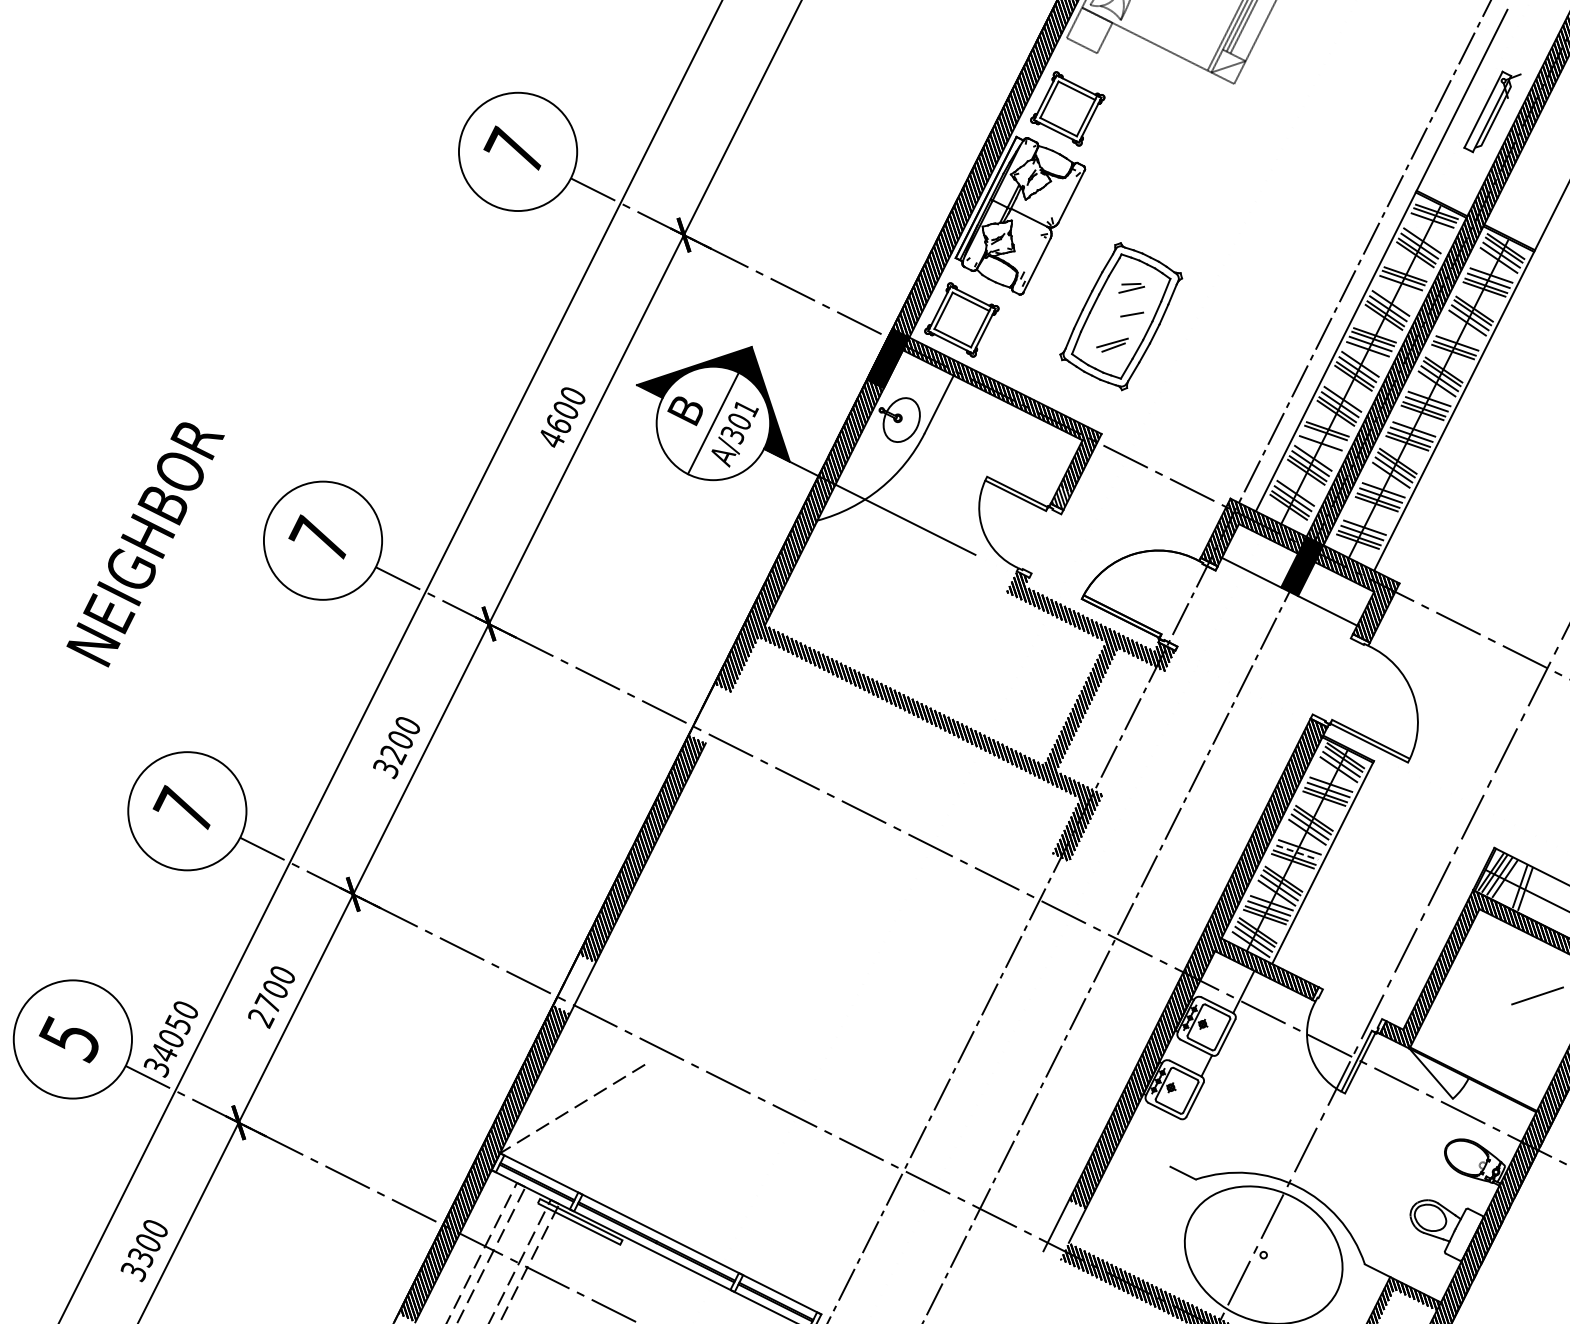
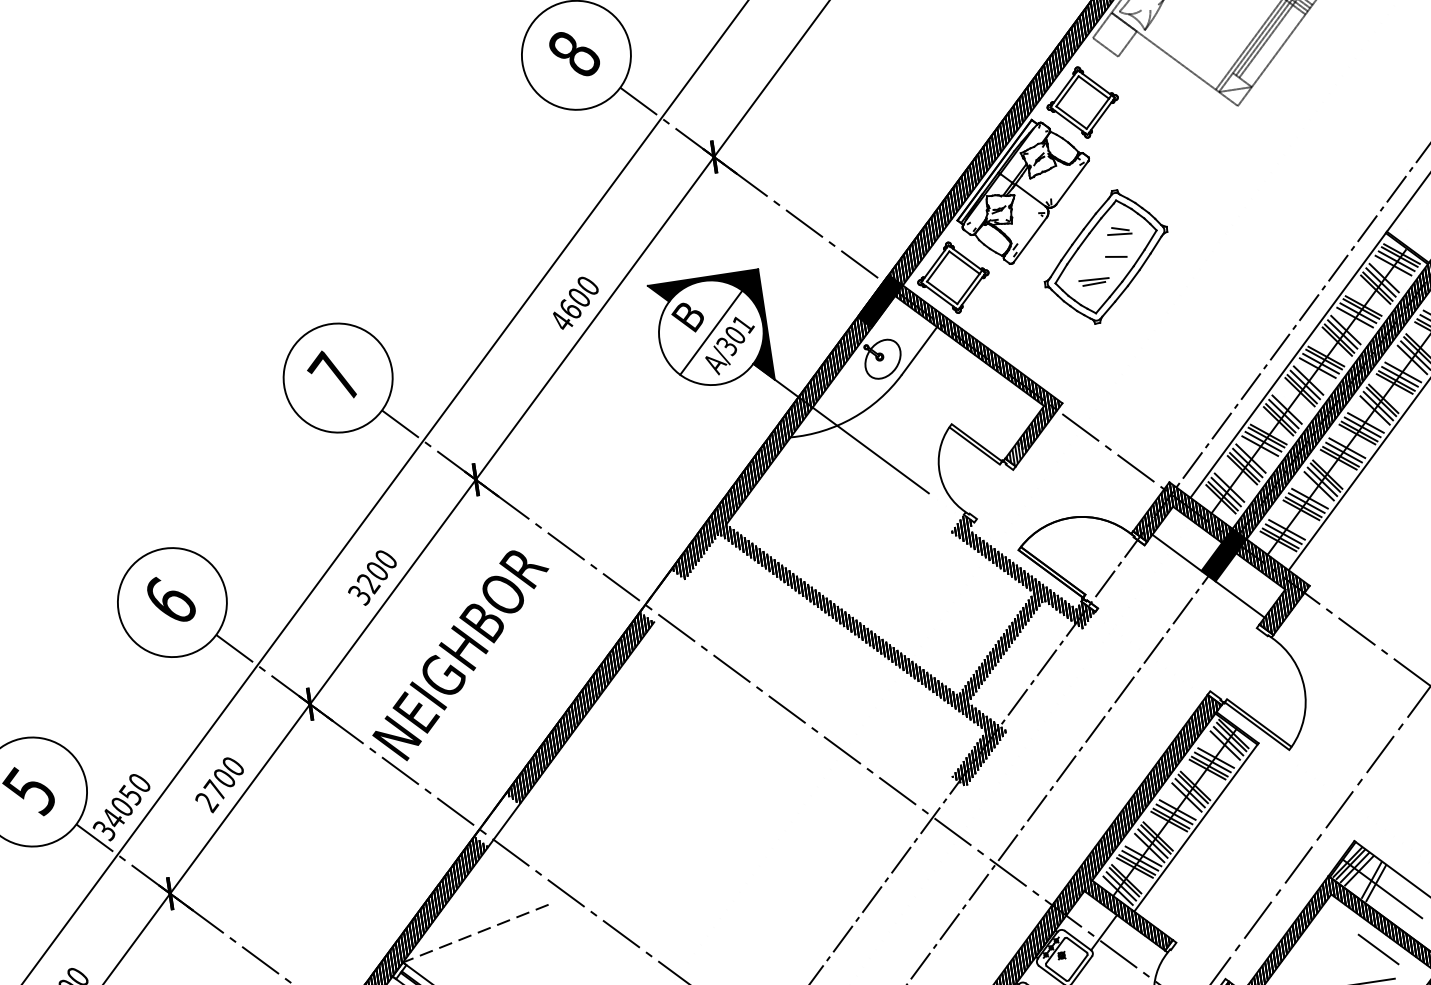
text: (513, 148) -> (572, 51), 7 -> 8
line: (1429, 225) -> (1393, 265), added
line: (1398, 288) -> (1355, 317), added
part: (1121, 316) -> (1106, 256), moved
line: (1459, 337) -> (1402, 371), added
line: (1323, 437) -> (1263, 441), added
text: (145, 544) -> (460, 655), moved
text: (183, 807) -> (169, 598), 7 -> 6
line: (1297, 852) -> (1174, 814), dashed -> solid
line: (1540, 959) -> (1378, 949), added

